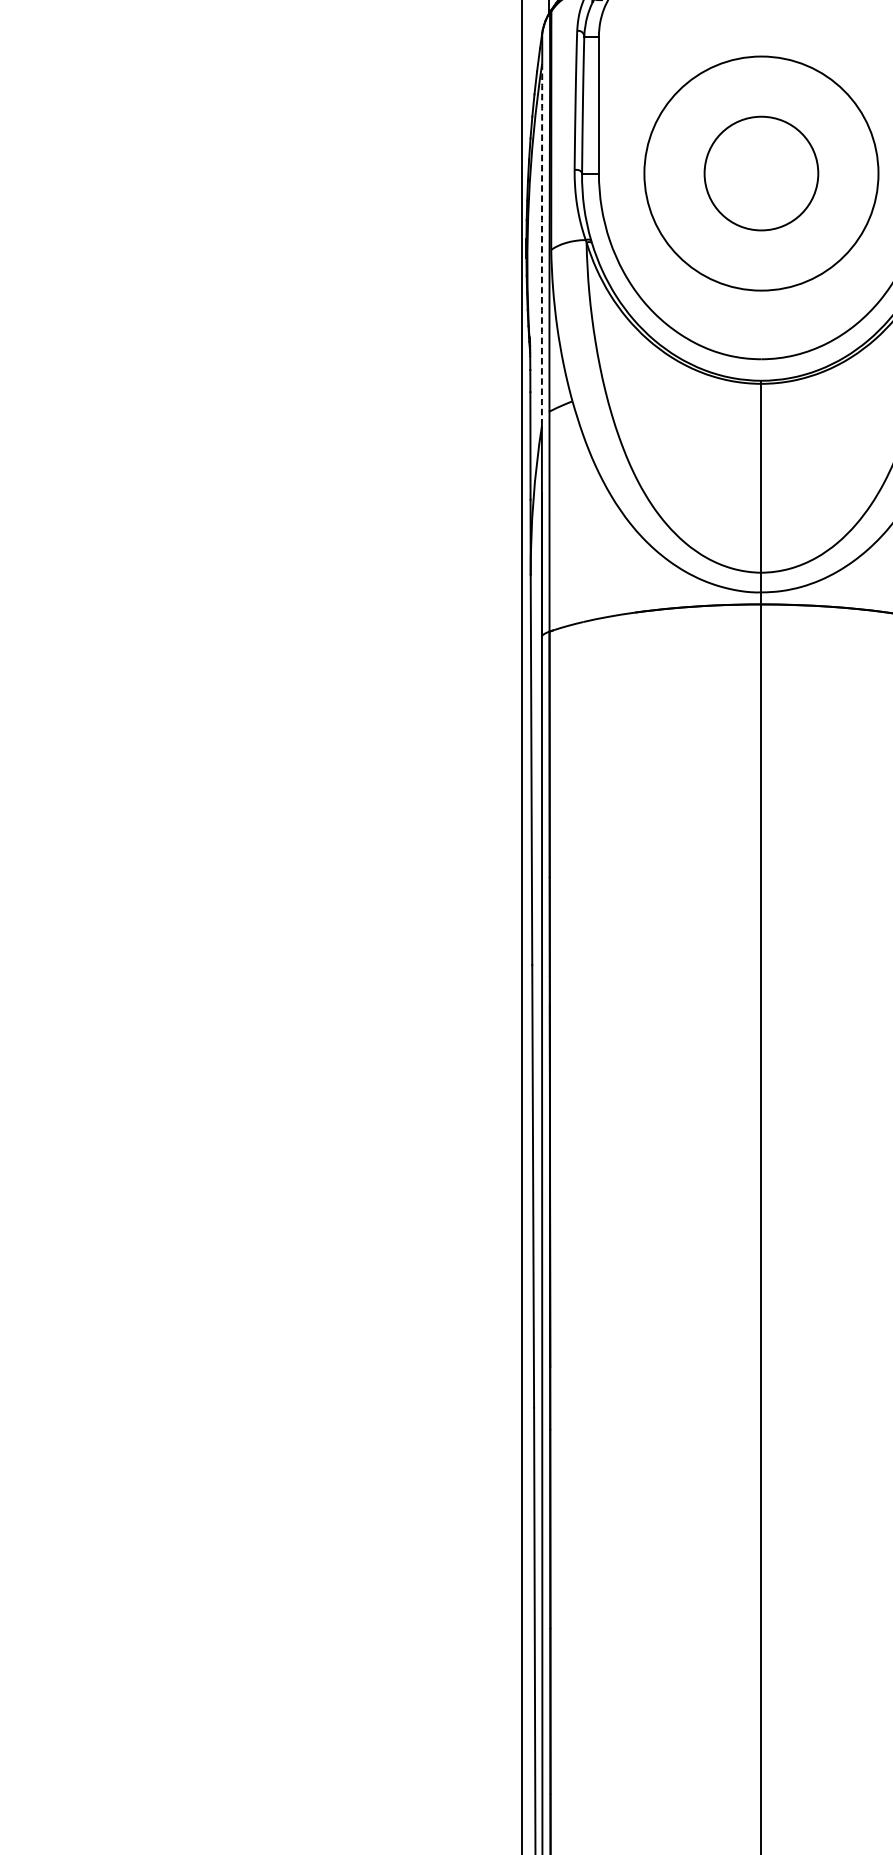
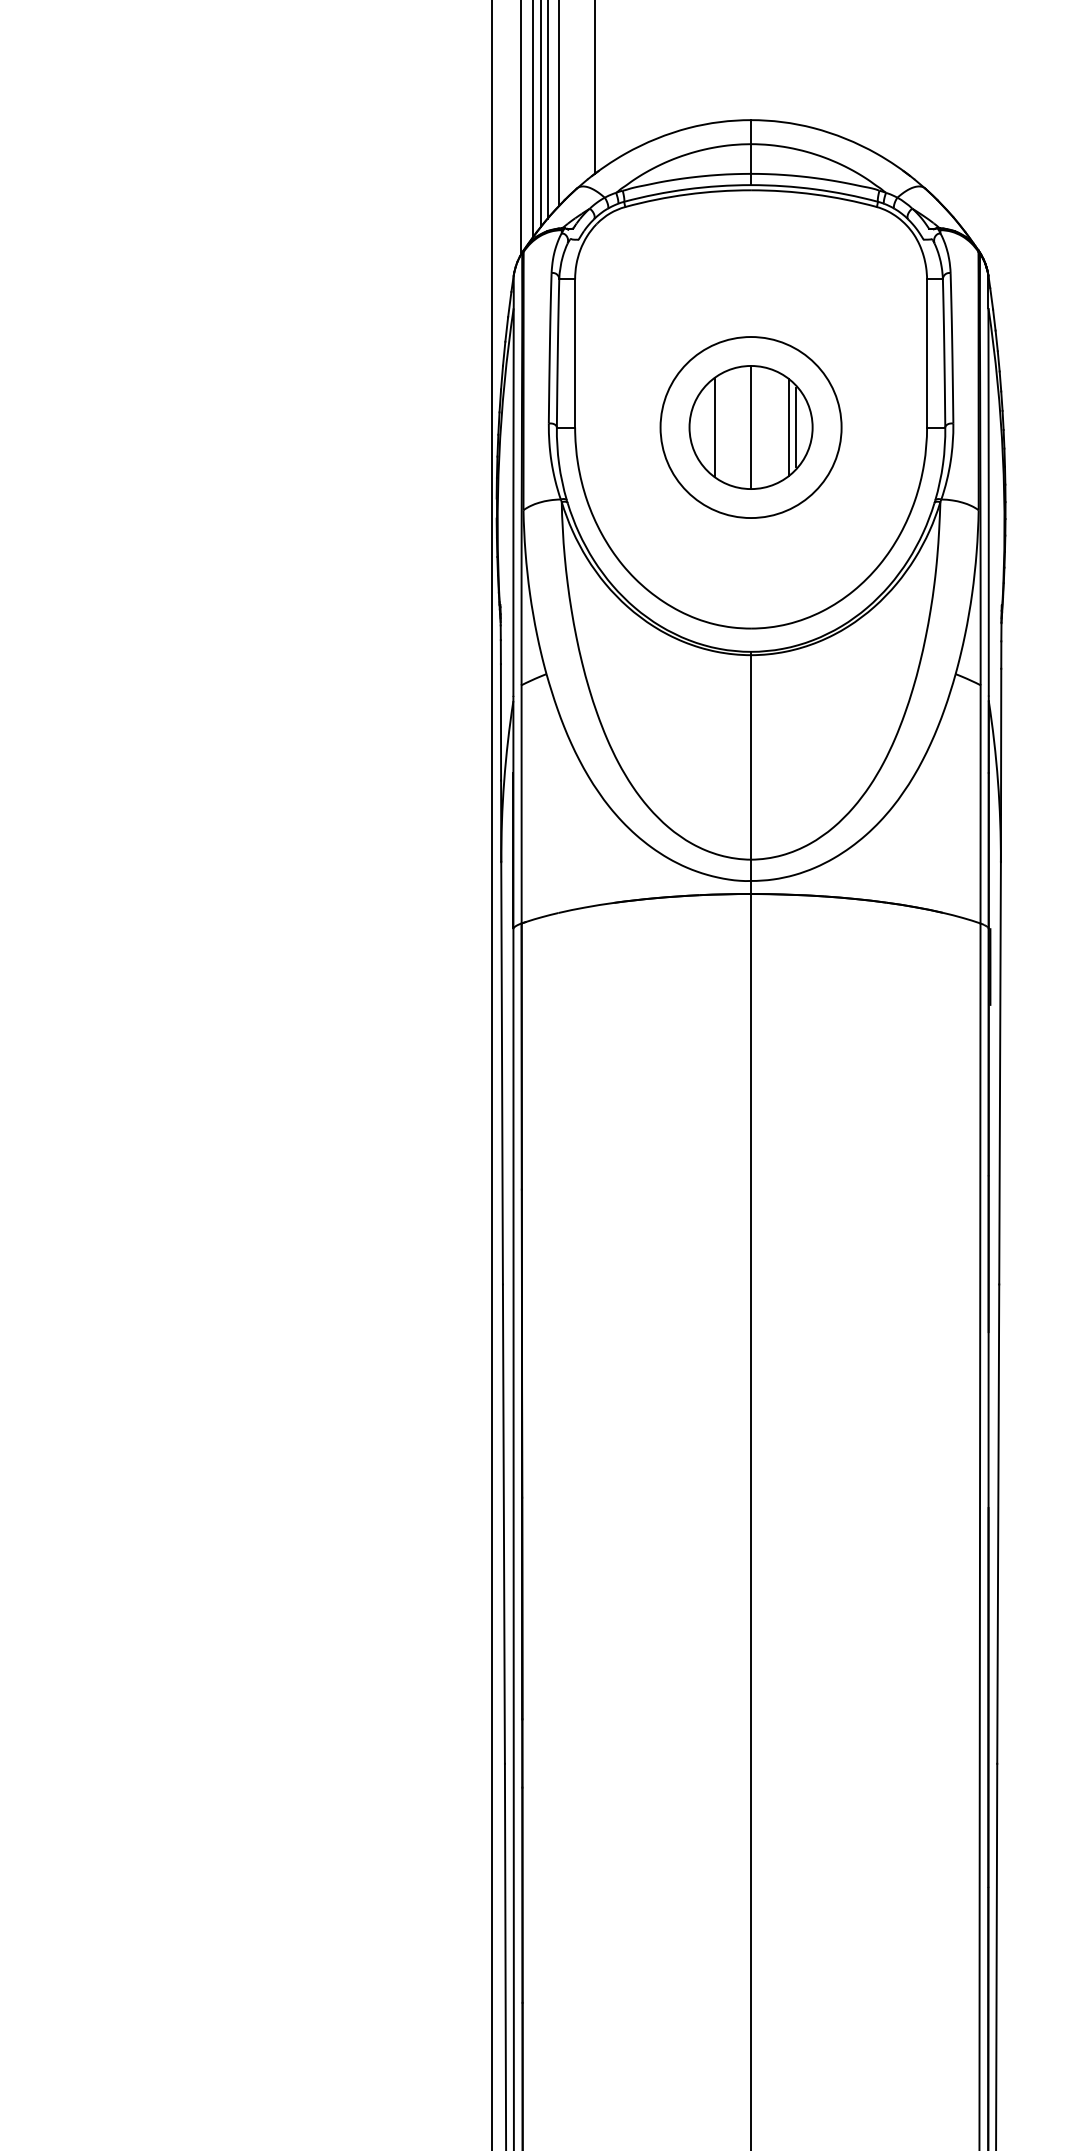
line: (802, 172) -> (795, 426), added
line: (727, 173) -> (714, 427), added
circle: (760, 173) -> (750, 427), size x0.71
line: (761, 173) -> (751, 427), added
line: (796, 173) -> (788, 427), added
arc: (542, 242) -> (513, 502), dashed -> solid

